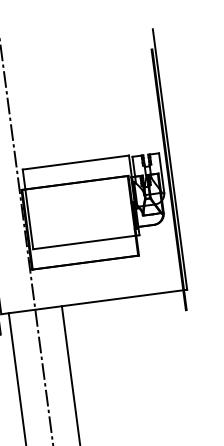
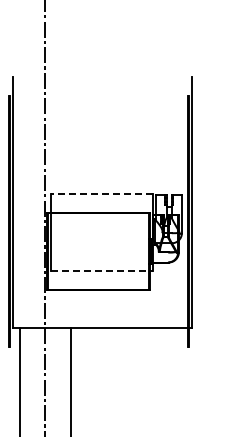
line: (75, 162) -> (101, 193), solid -> dashed
line: (86, 242) -> (102, 270), solid -> dashed

